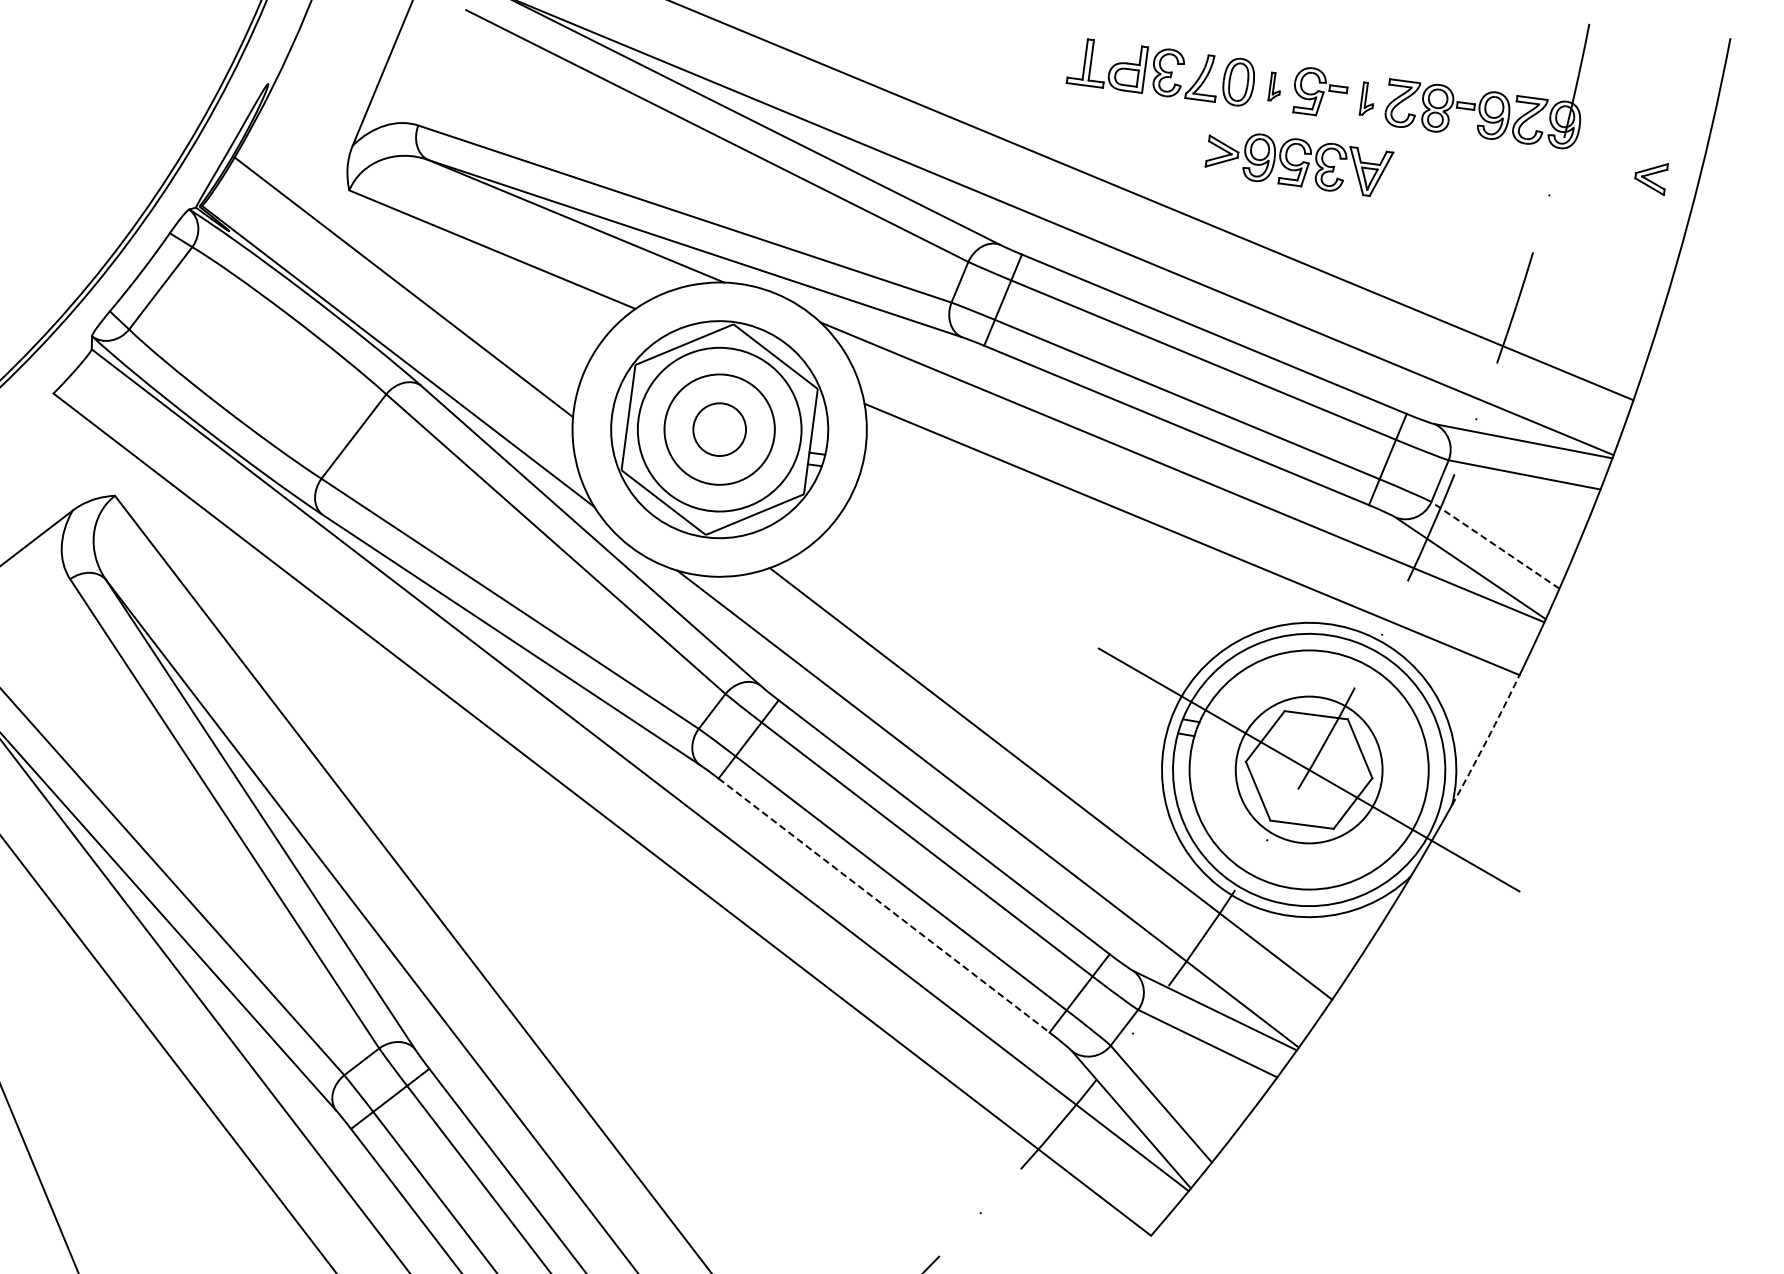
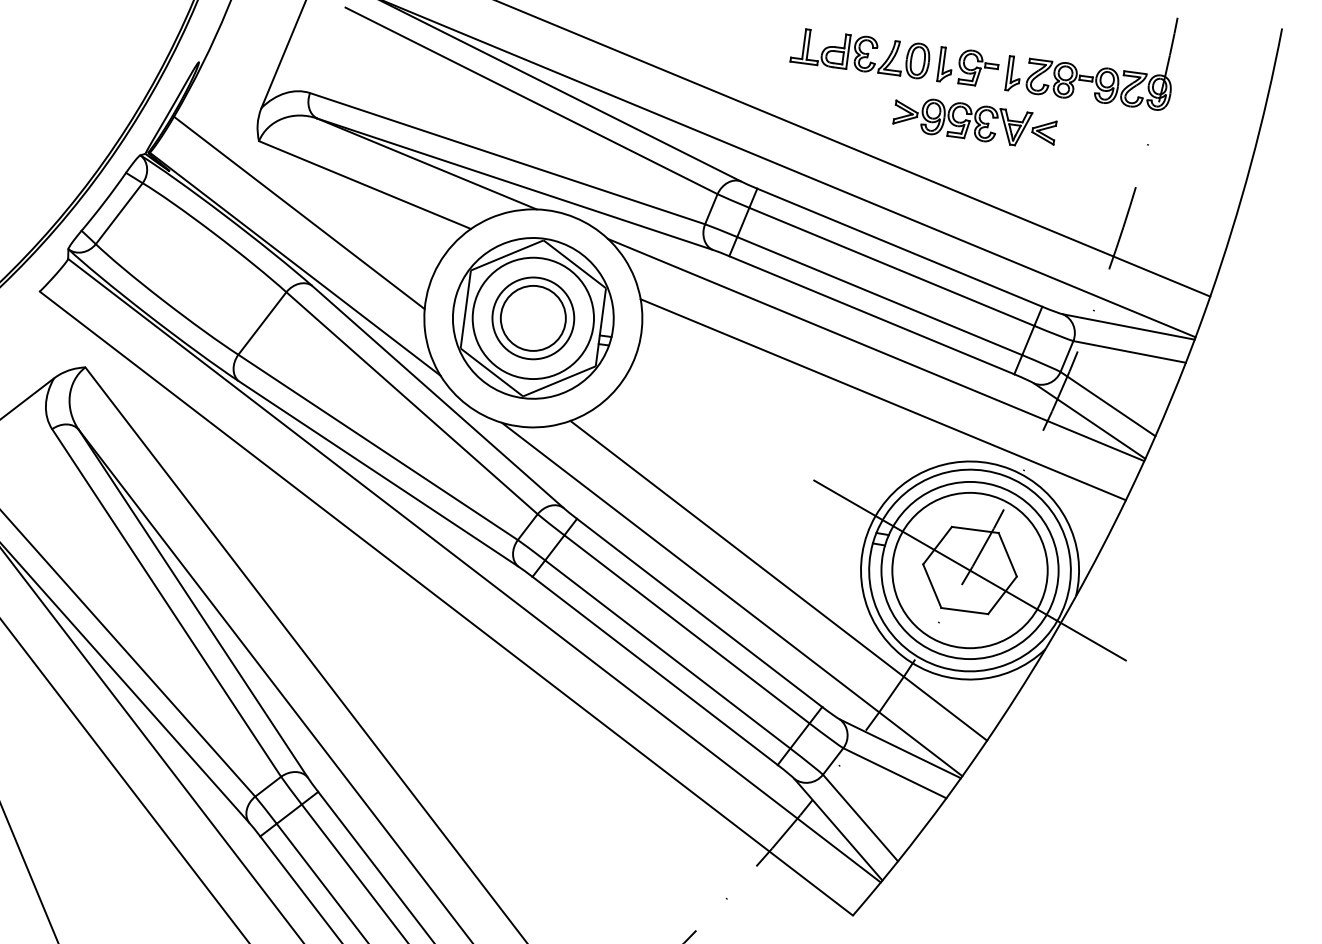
part: (1273, 86) -> (943, 64), size x1.67
part: (1366, 98) -> (1012, 73), size x1.43
part: (1651, 179) -> (1044, 133), moved
circle: (719, 429) -> (533, 318), size x1.67
line: (1495, 545) -> (1108, 404), dashed -> solid
arc: (1486, 740) -> (1101, 548), dashed -> solid
circle: (1309, 769) -> (970, 570), size x1.43
line: (884, 905) -> (655, 670), dashed -> solid

